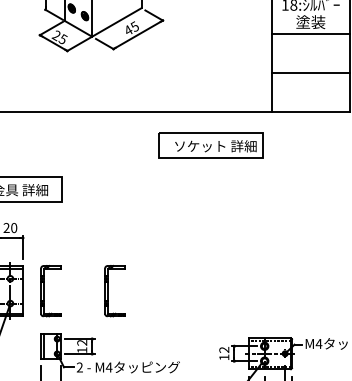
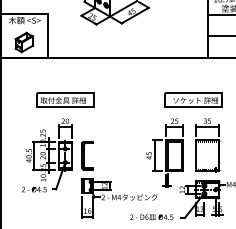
part: (211, 144) -> (193, 99), moved
part: (270, 272) -> (207, 145), added
part: (191, 285) -> (164, 152), added
part: (114, 290) -> (122, 155), removed

